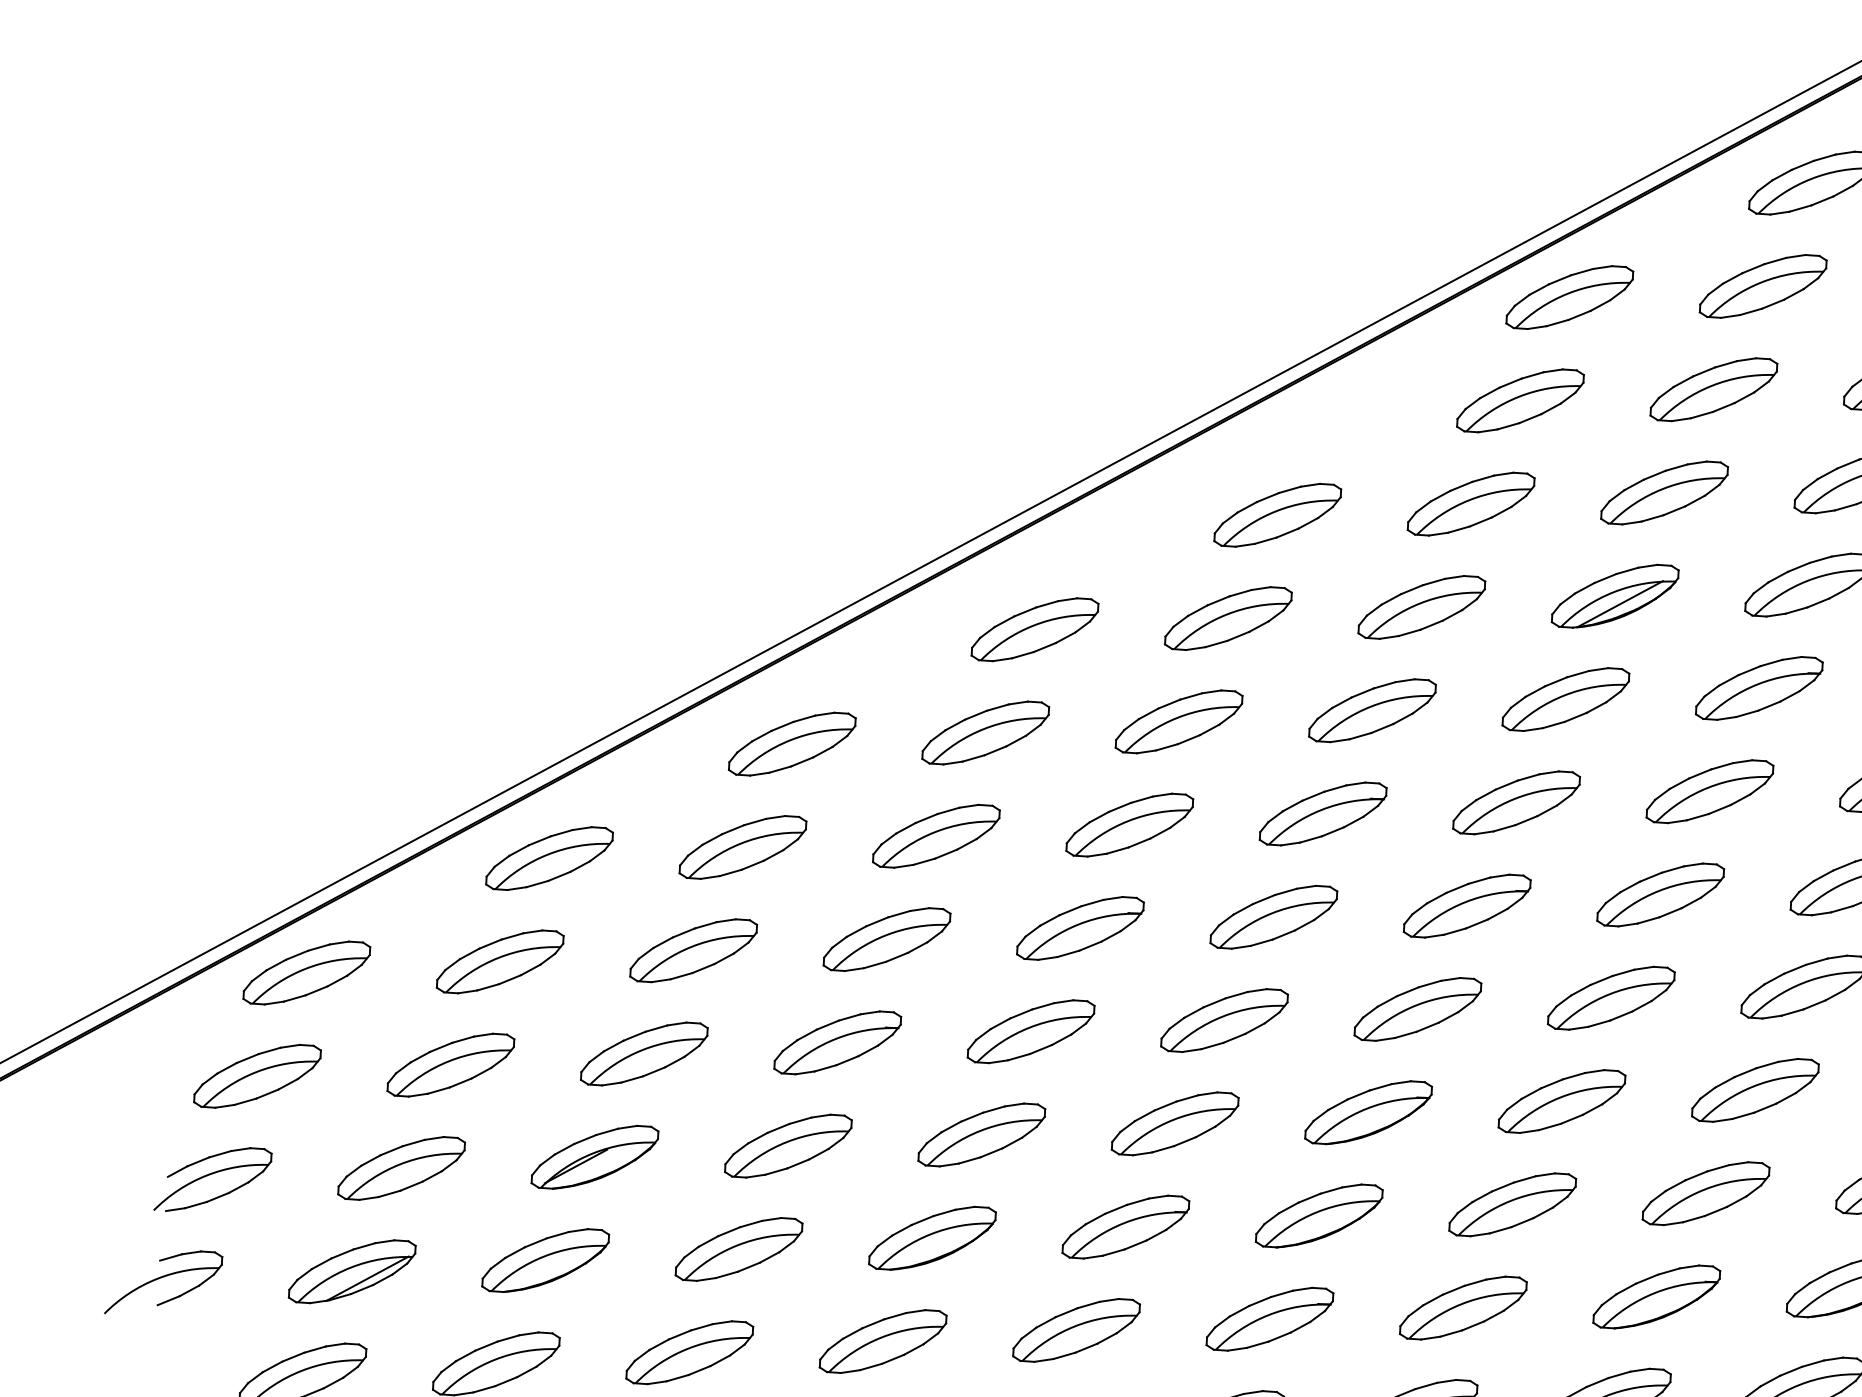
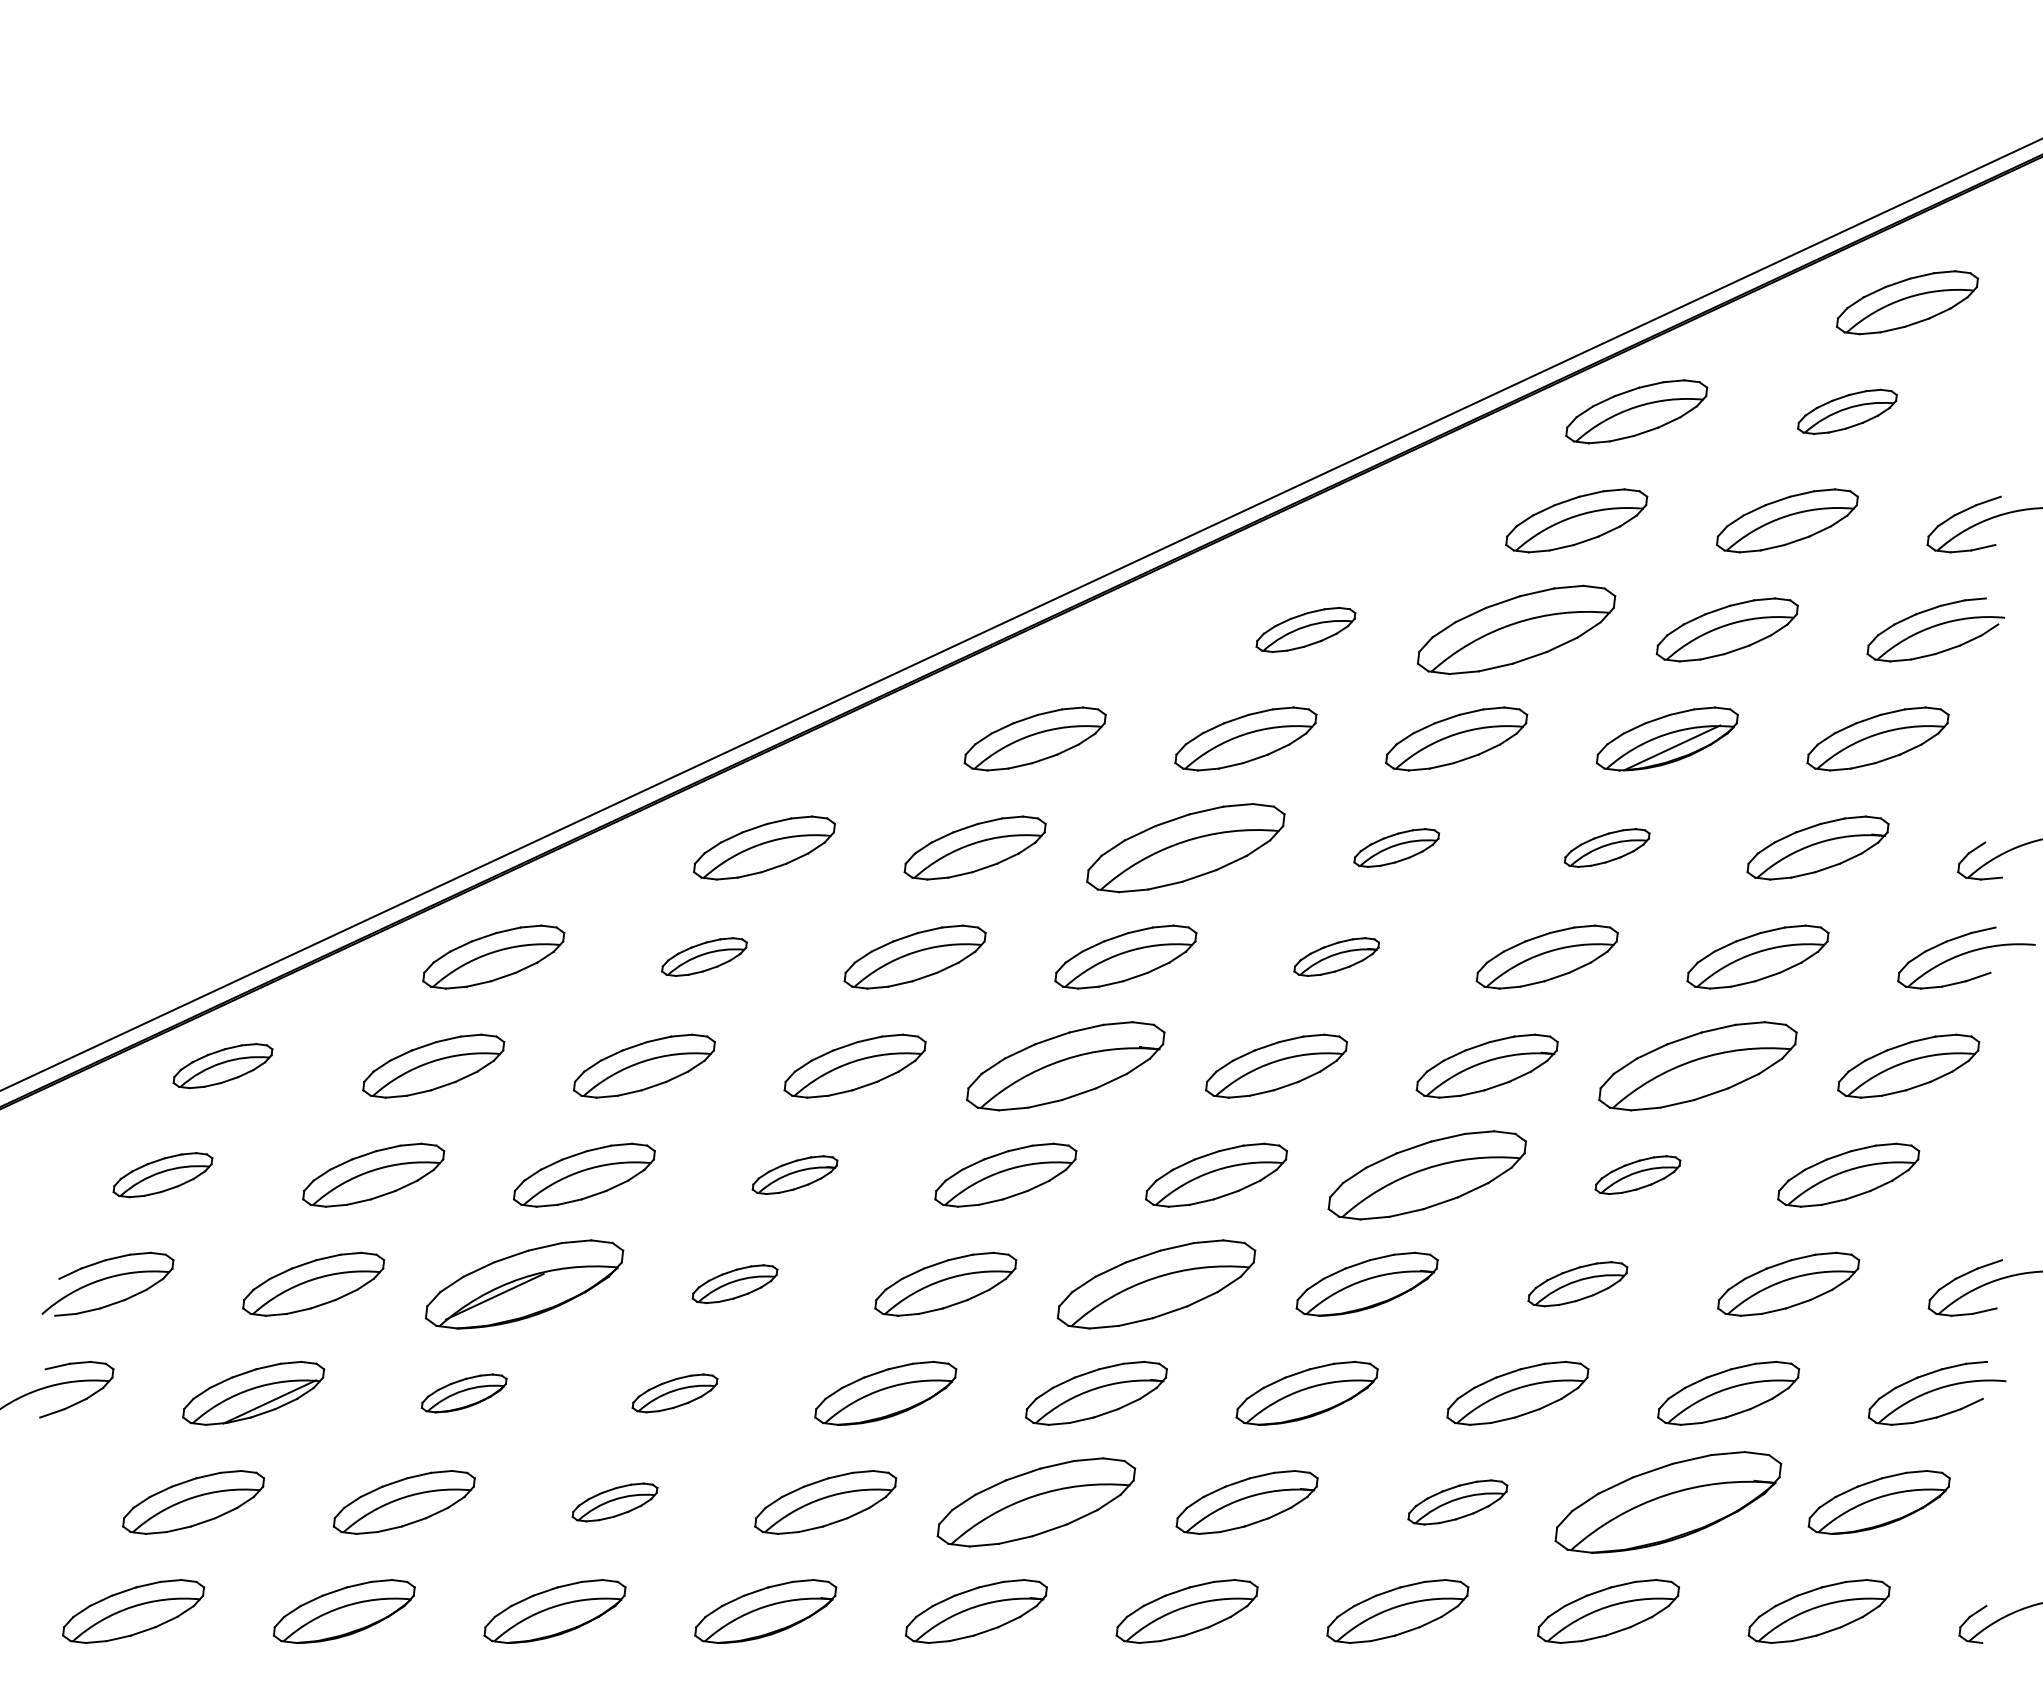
part: (1763, 286) -> (1847, 411), size x0.7
part: (1470, 503) -> (1516, 629), size x1.4
part: (1277, 514) -> (1305, 629), size x0.7
part: (1565, 699) -> (1606, 847), size x0.6
part: (1372, 710) -> (1396, 847), size x0.6
part: (1178, 721) -> (1185, 847), size x1.4
part: (1323, 813) -> (1336, 956), size x0.6
part: (742, 846) -> (704, 956), size x0.6
part: (1660, 894) -> (1697, 1065), size x1.4
part: (1080, 927) -> (1065, 1065), size x1.4
part: (306, 972) -> (222, 1065), size x0.7
part: (1610, 997) -> (1637, 1174), size x0.6
part: (1417, 1008) -> (1426, 1174), size x1.4
part: (837, 1042) -> (794, 1174), size x0.6
part: (257, 1075) -> (162, 1174), size x0.7
part: (1561, 1100) -> (1577, 1283), size x0.7
part: (1175, 1123) -> (1156, 1283), size x1.4
part: (787, 1145) -> (734, 1283), size x0.6
part: (594, 1156) -> (523, 1283), size x1.4
part: (738, 1249) -> (674, 1393), size x0.6
part: (544, 1260) -> (463, 1393), size x0.6
part: (1656, 1297) -> (1668, 1502), size x1.6
part: (1463, 1308) -> (1457, 1502), size x0.7
part: (1076, 1330) -> (1036, 1502), size x1.4
part: (689, 1352) -> (614, 1502), size x0.6

